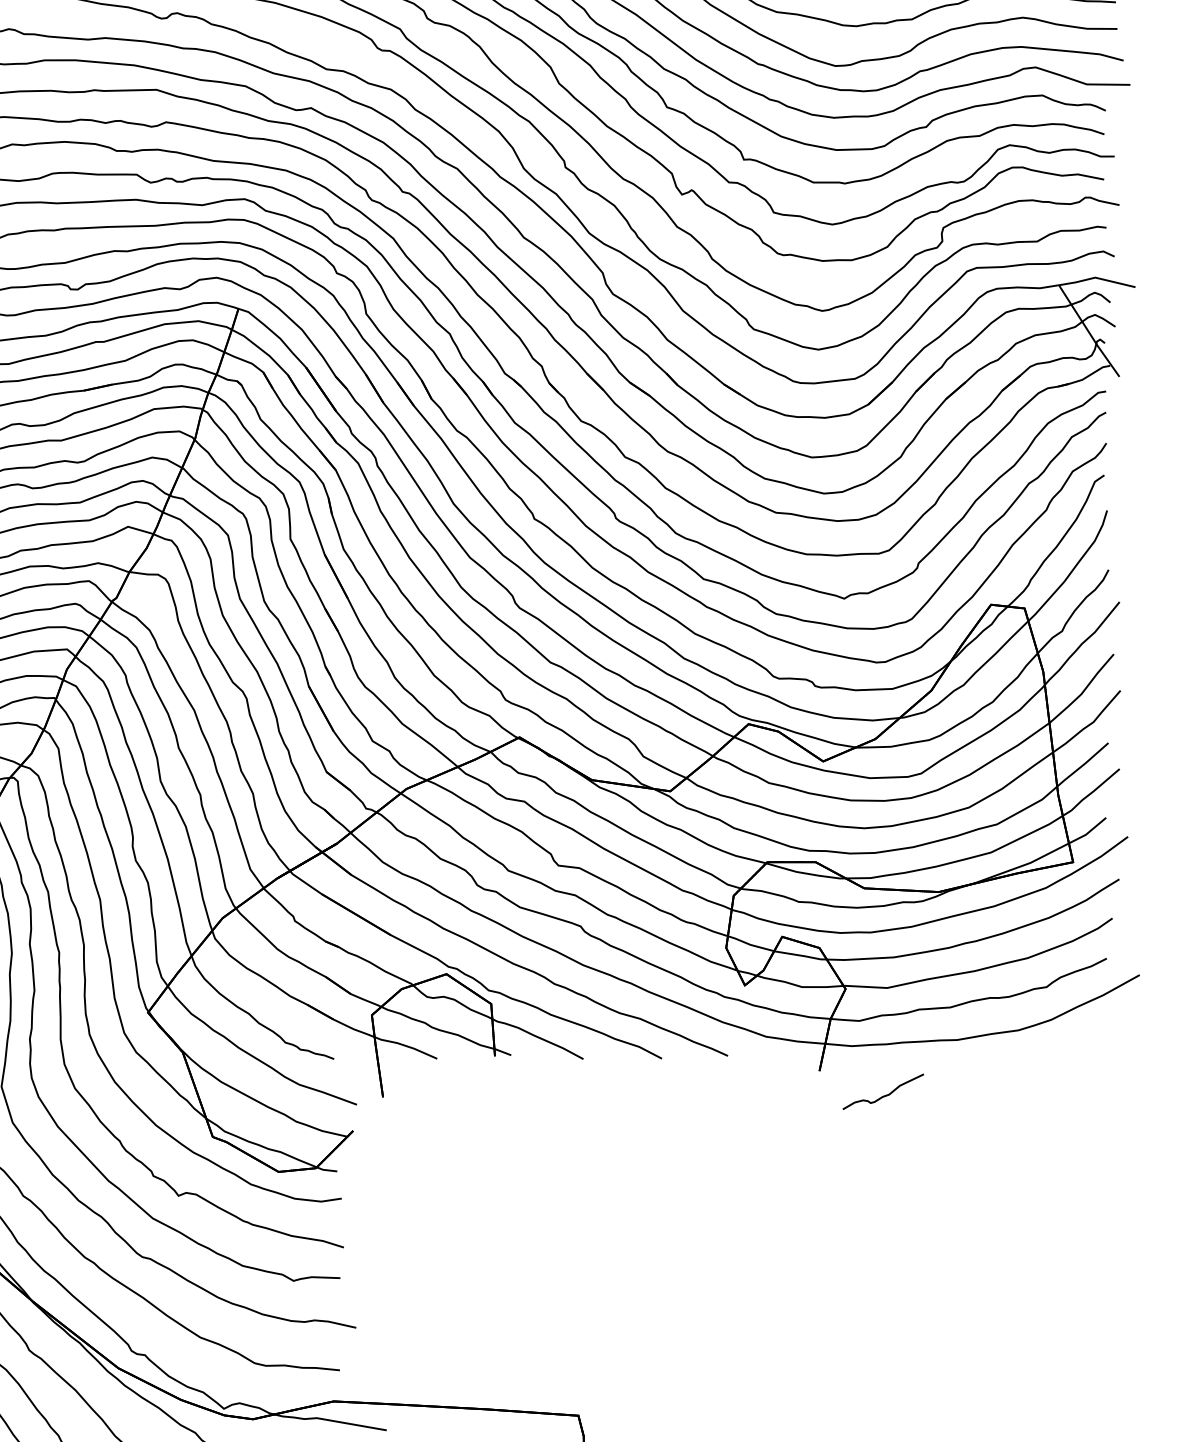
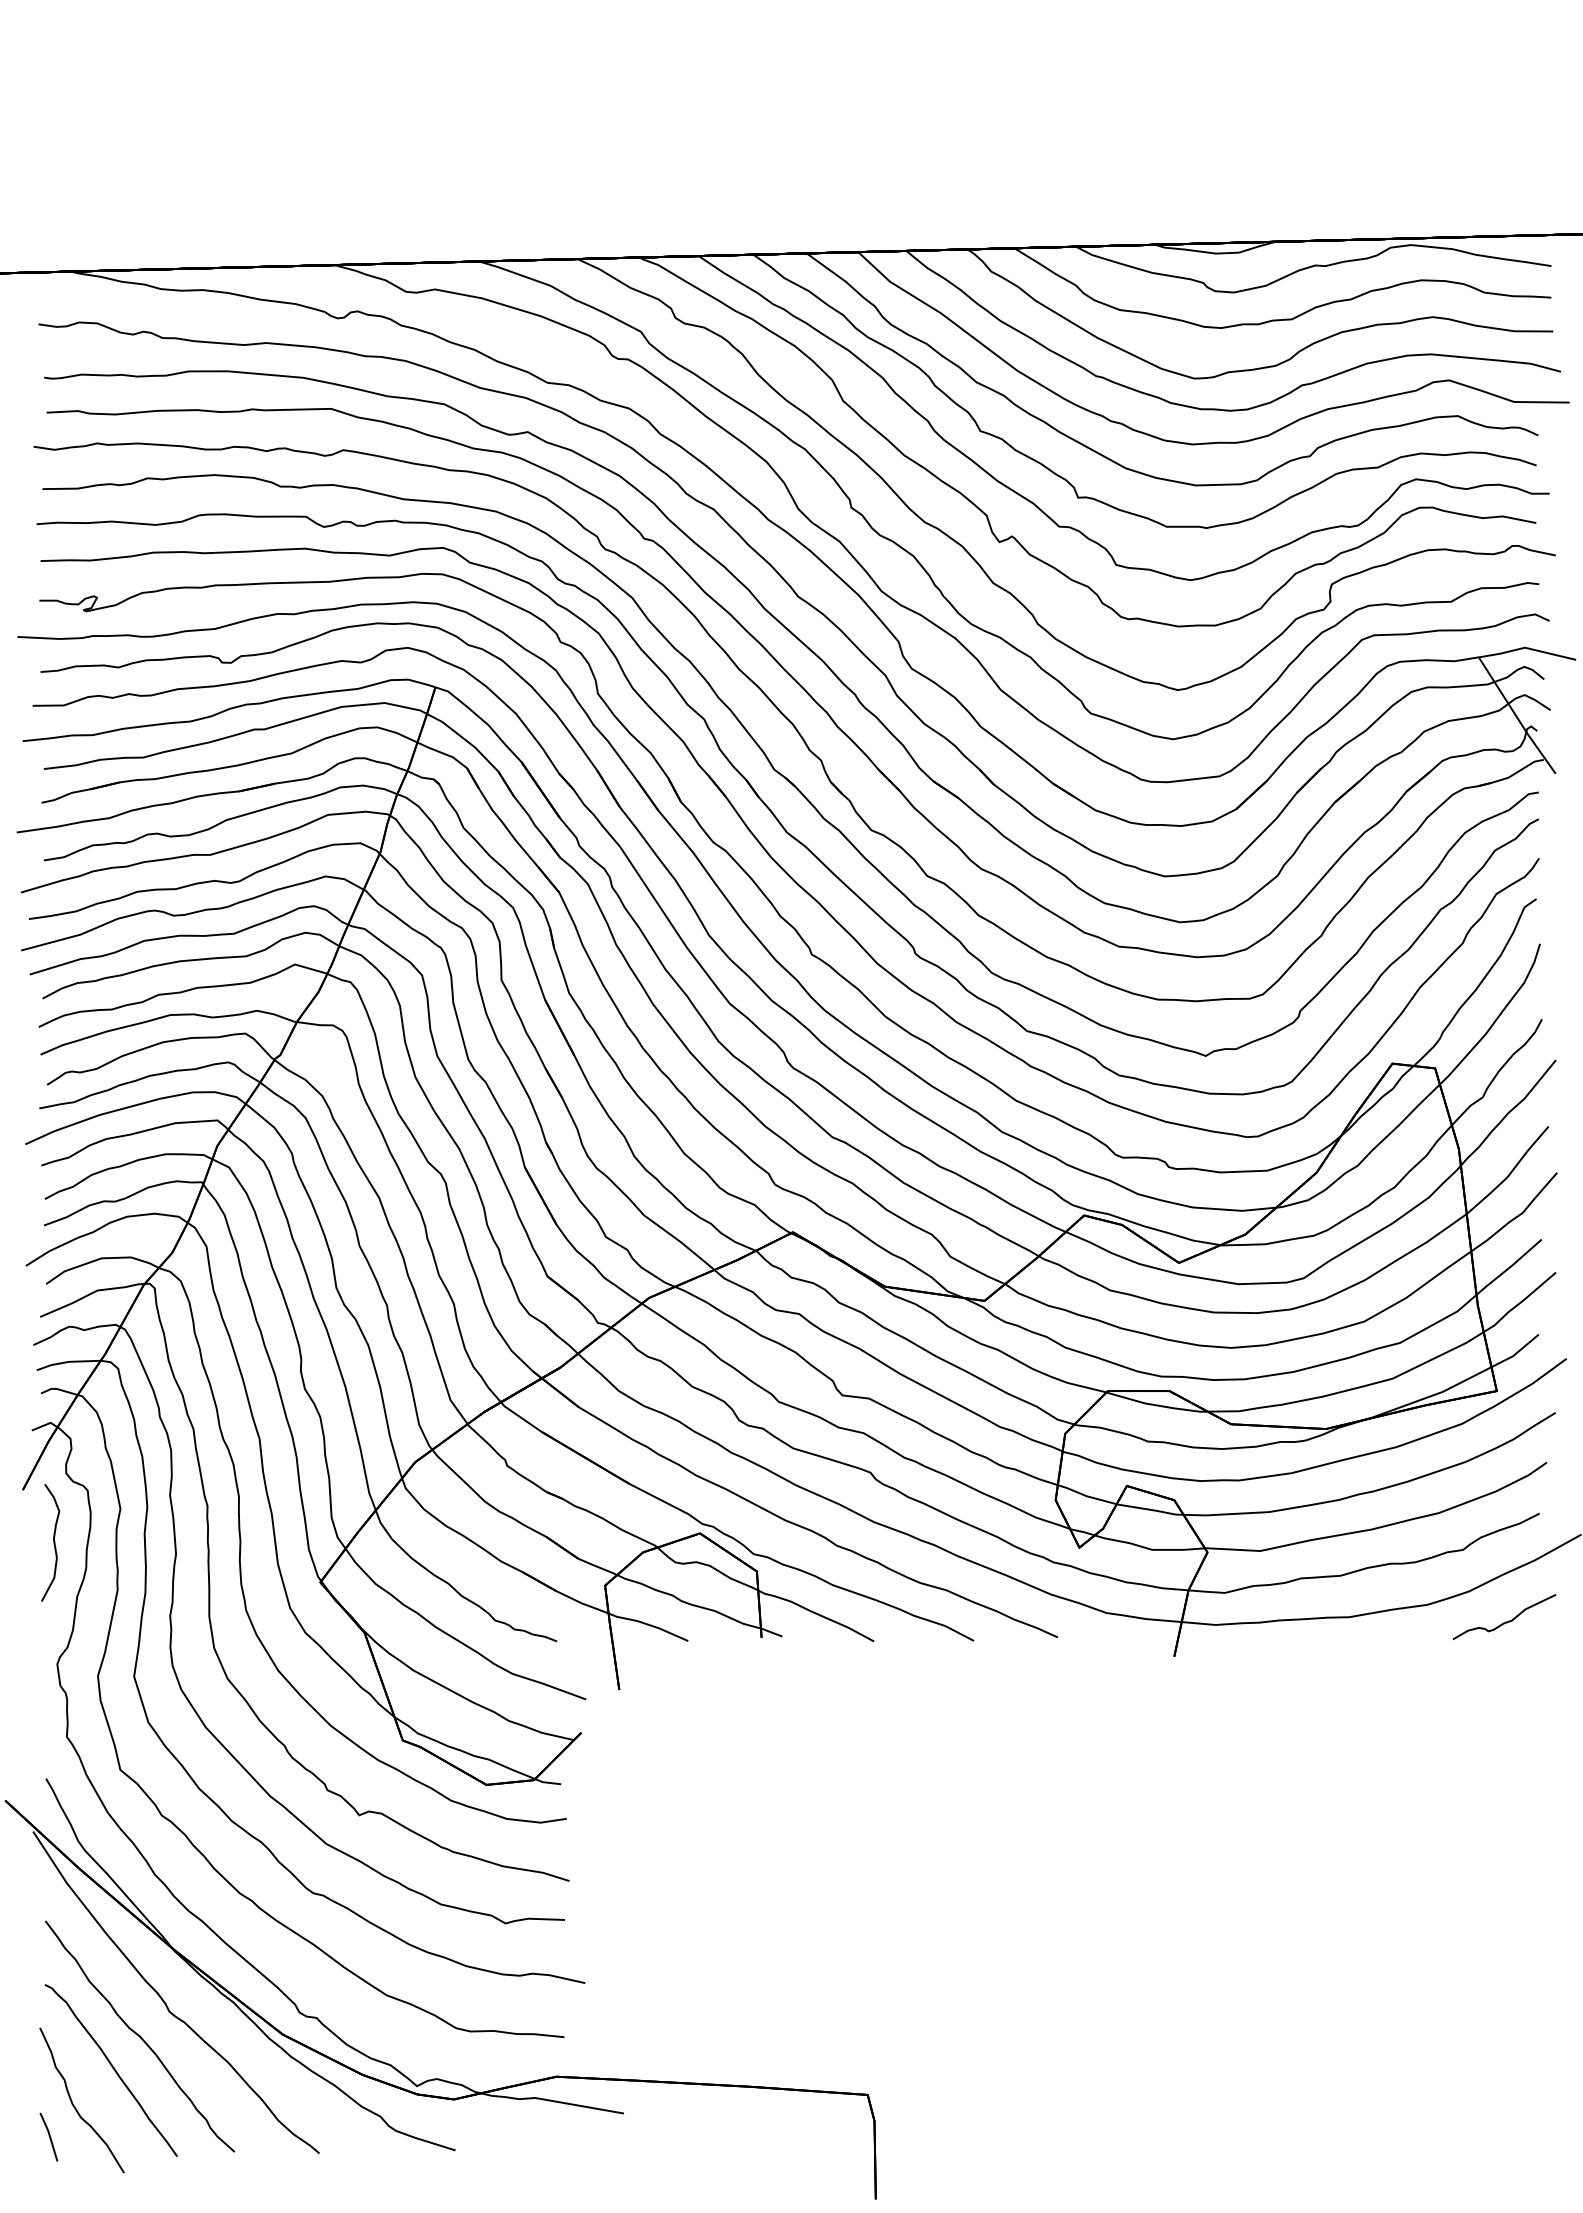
curve: (884, 1095) -> (1505, 1621), moved

